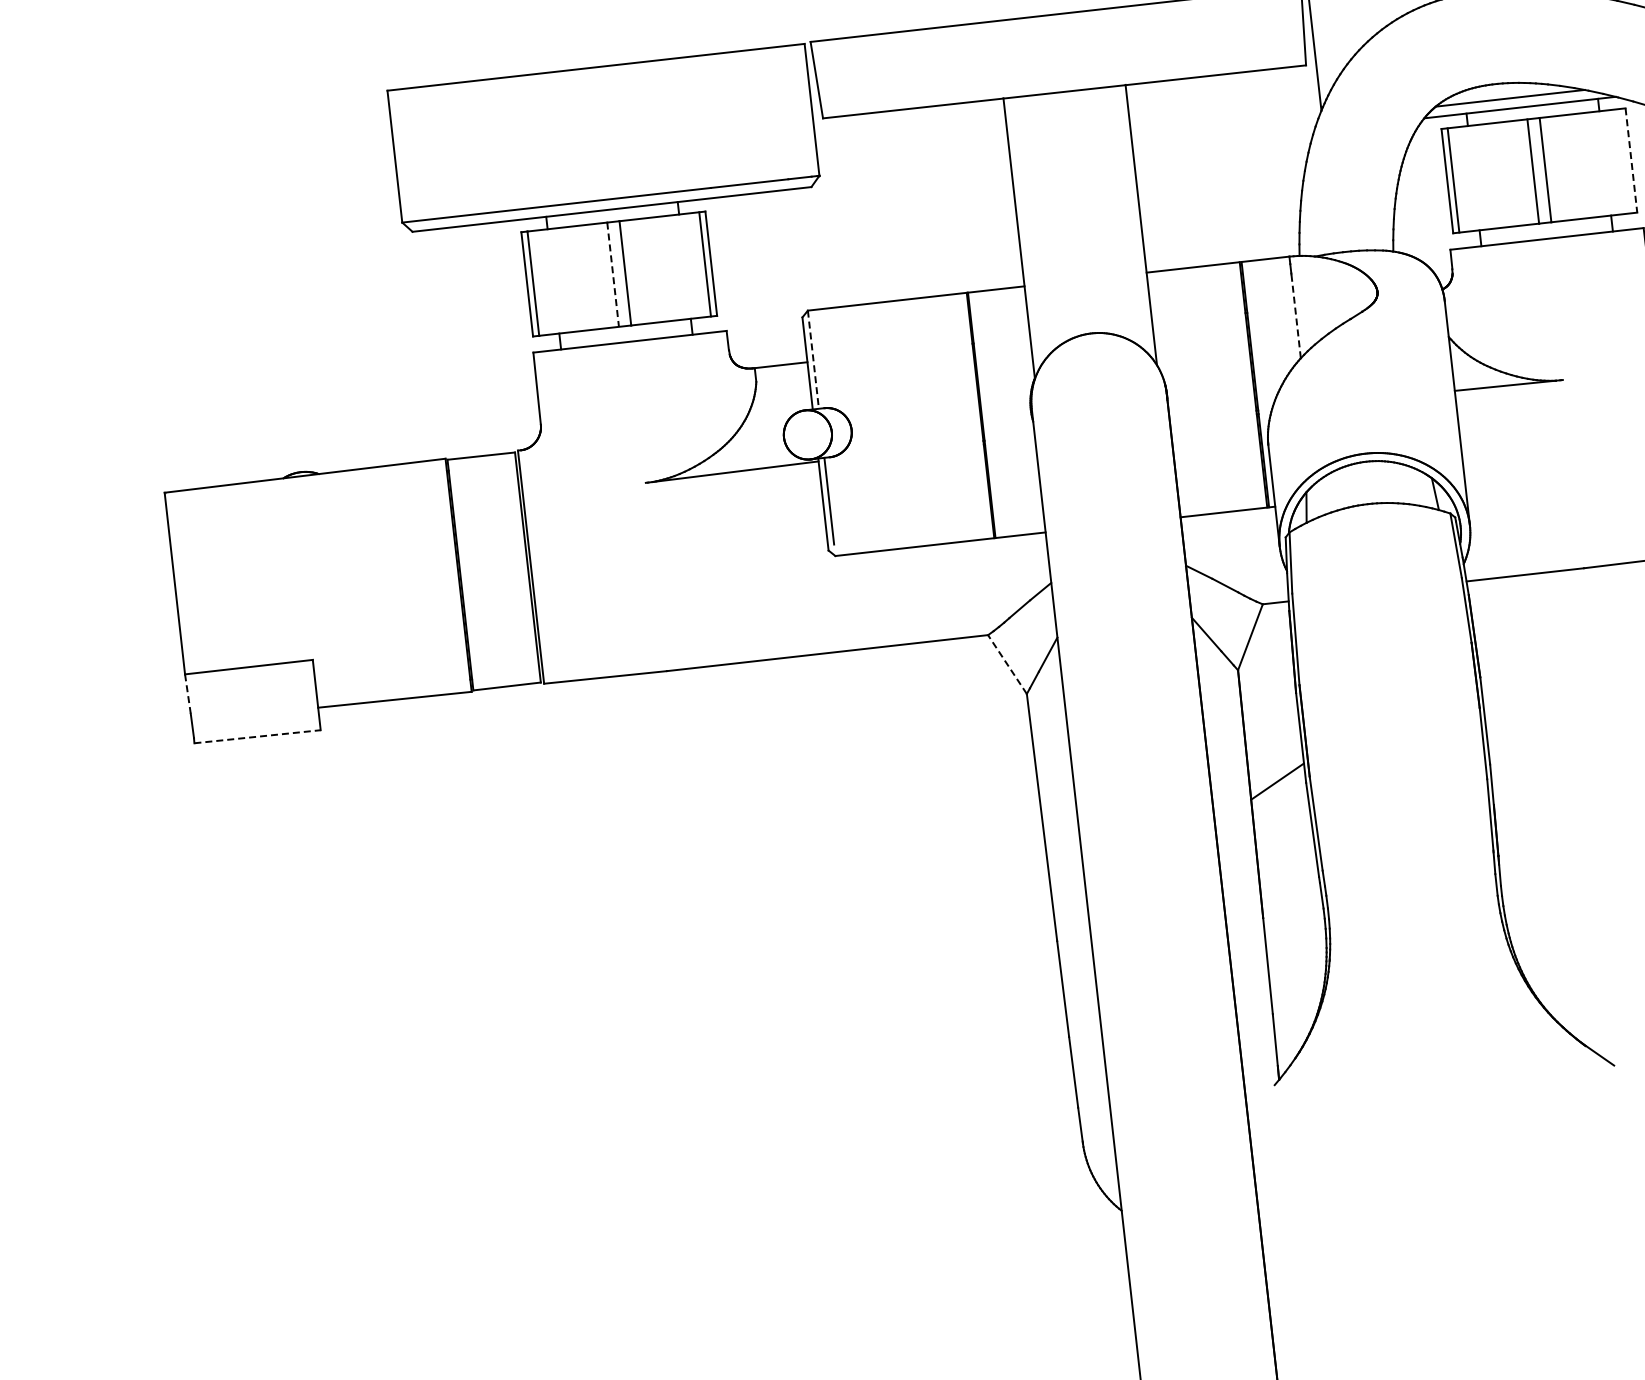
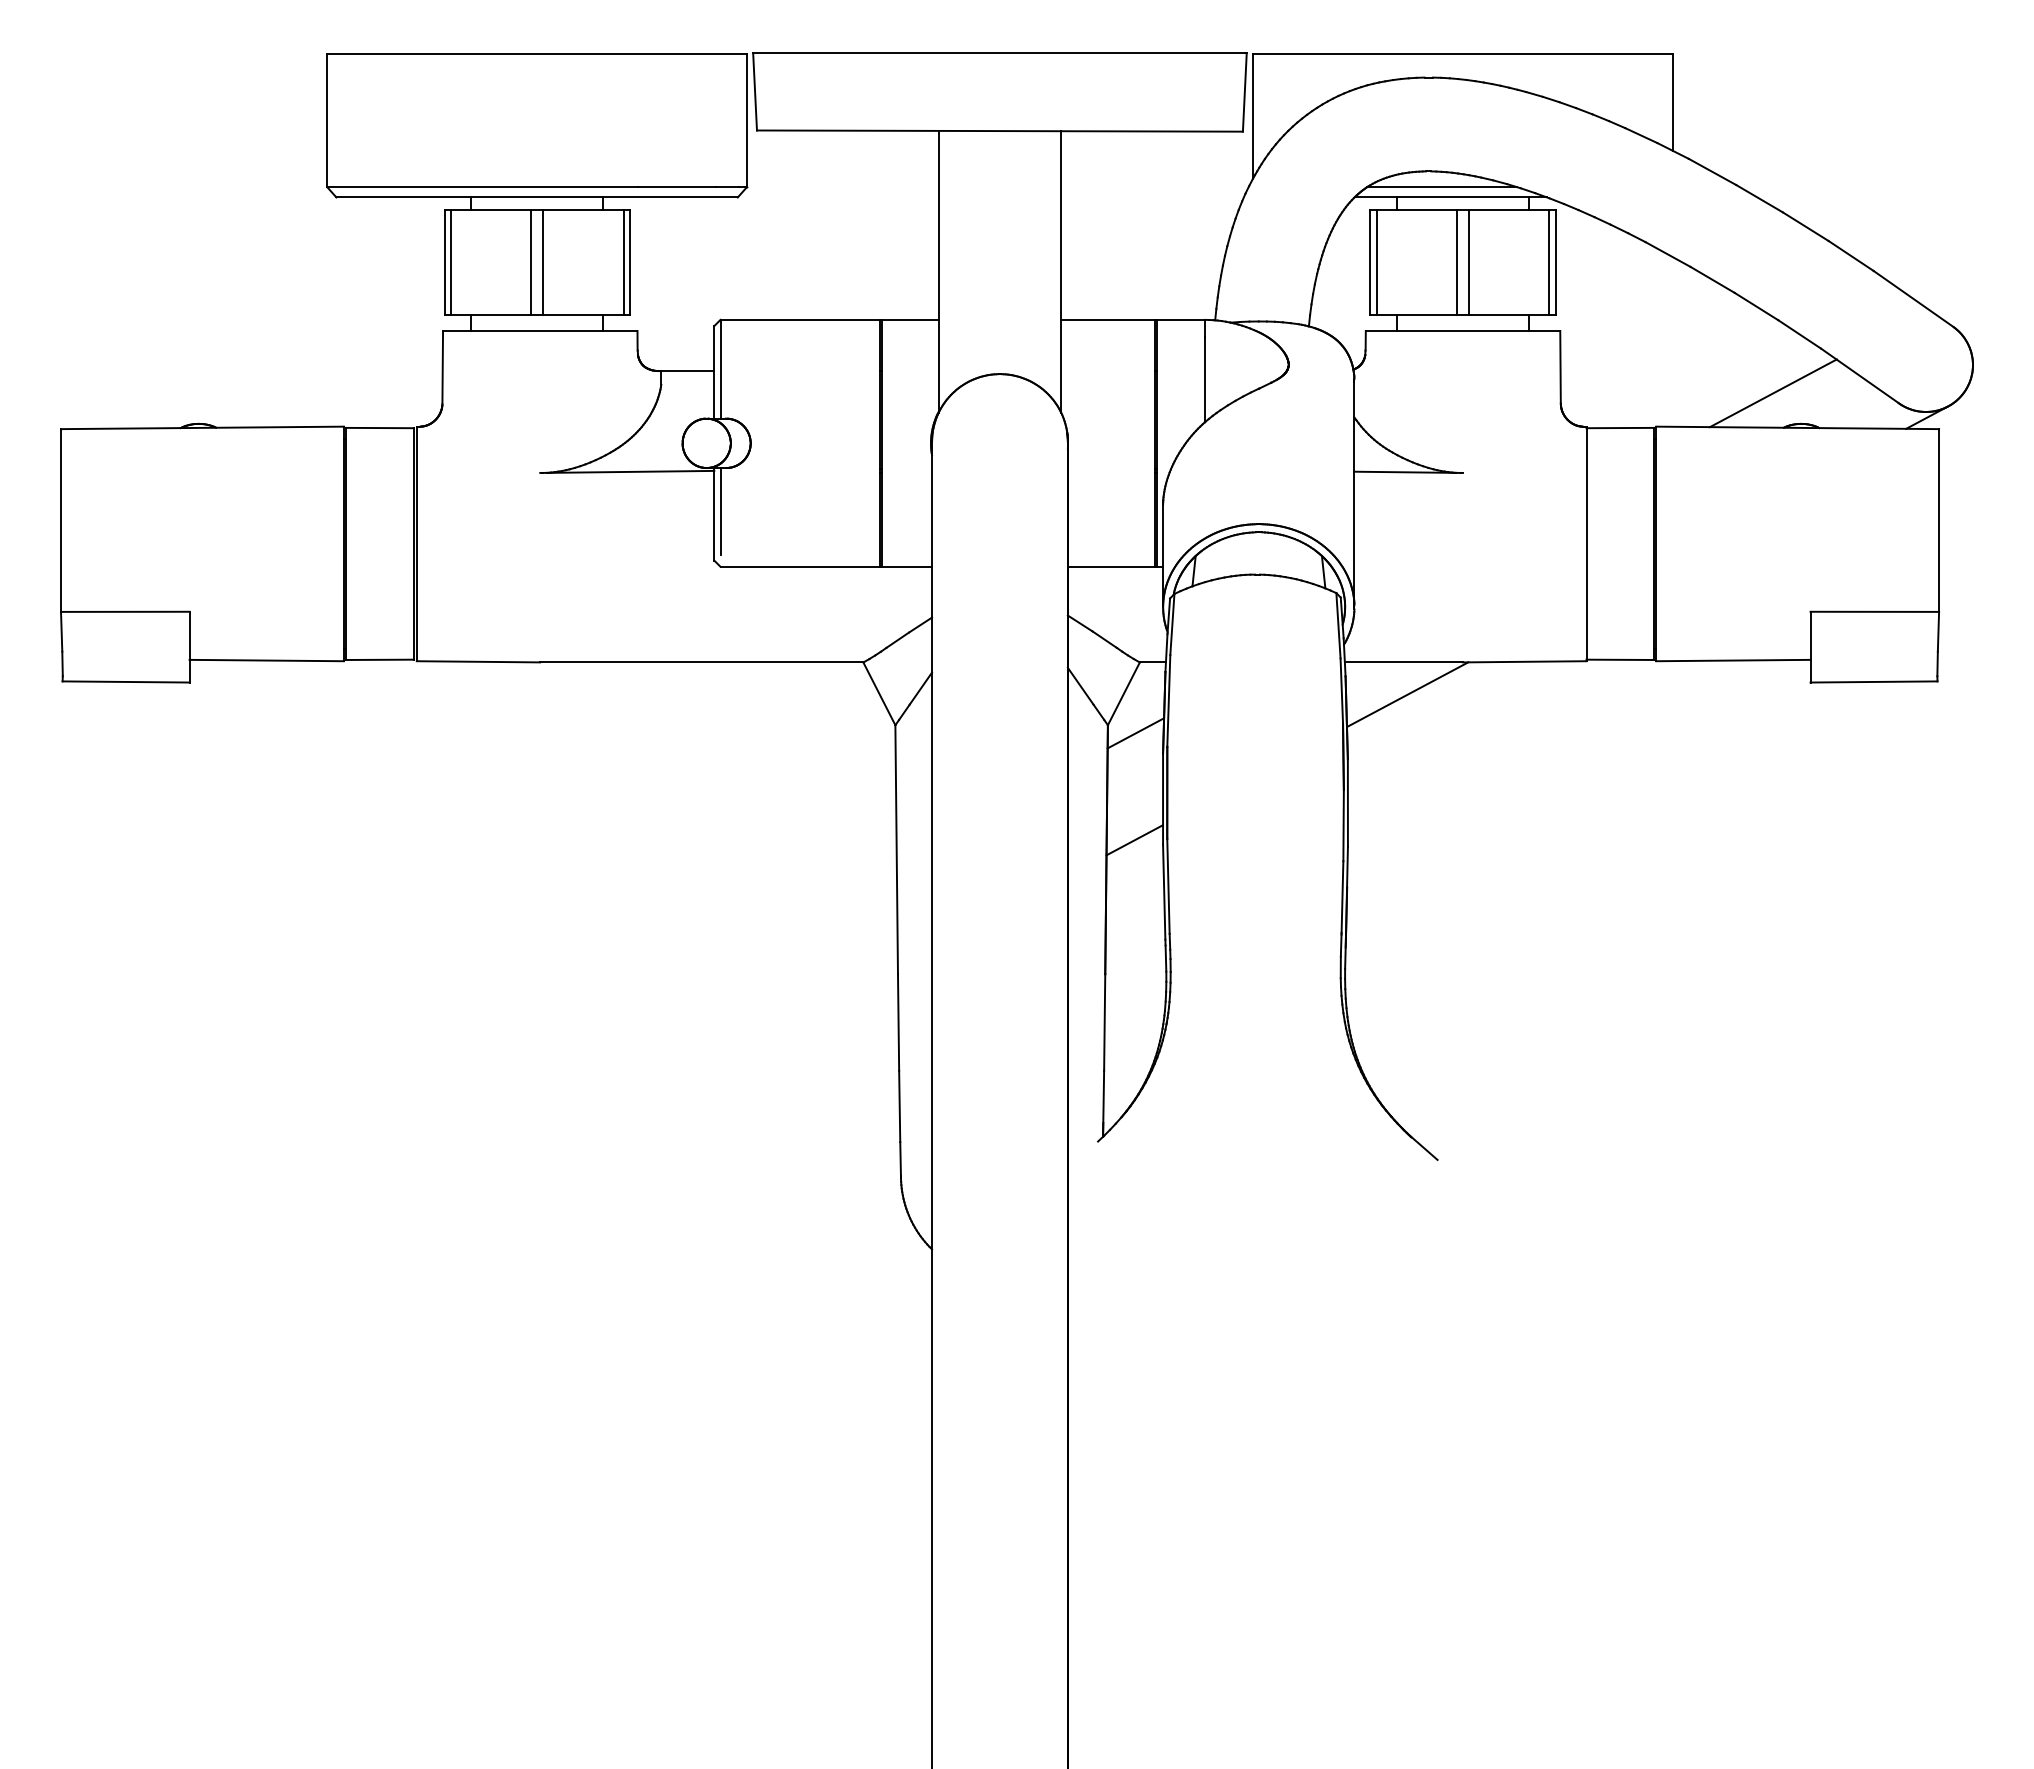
line: (1631, 160) -> (1555, 262), dashed -> solid
line: (1625, 161) -> (1549, 262), added
line: (612, 274) -> (530, 262), dashed -> solid
line: (1296, 315) -> (1205, 379), dashed -> solid
line: (813, 359) -> (720, 369), dashed -> solid
line: (1532, 606) -> (1407, 694), added
line: (1007, 664) -> (879, 693), dashed -> solid
line: (1266, 675) -> (1135, 733), added
line: (187, 693) -> (61, 631), dashed -> solid
line: (257, 736) -> (126, 681), dashed -> solid

